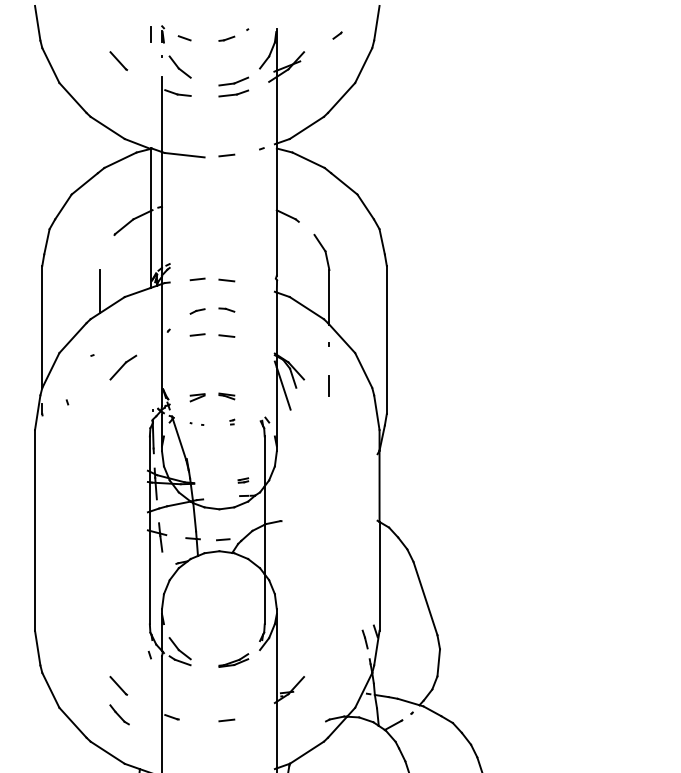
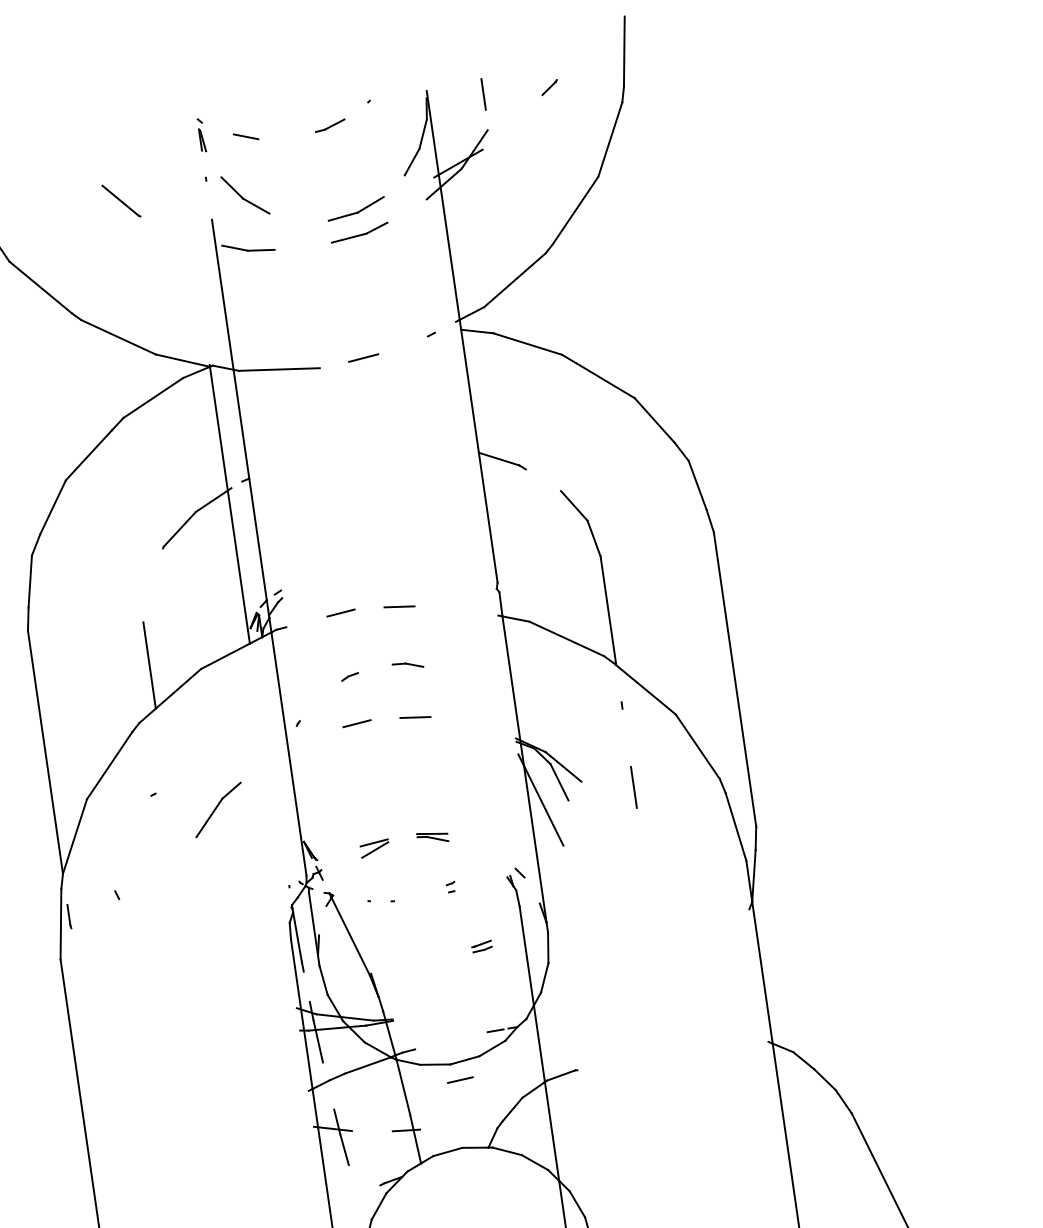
line: (150, 34) -> (483, 94), moved
part: (197, 311) -> (349, 676), size x0.6
part: (243, 480) -> (482, 946), moved
line: (223, 539) -> (460, 1079), moved

